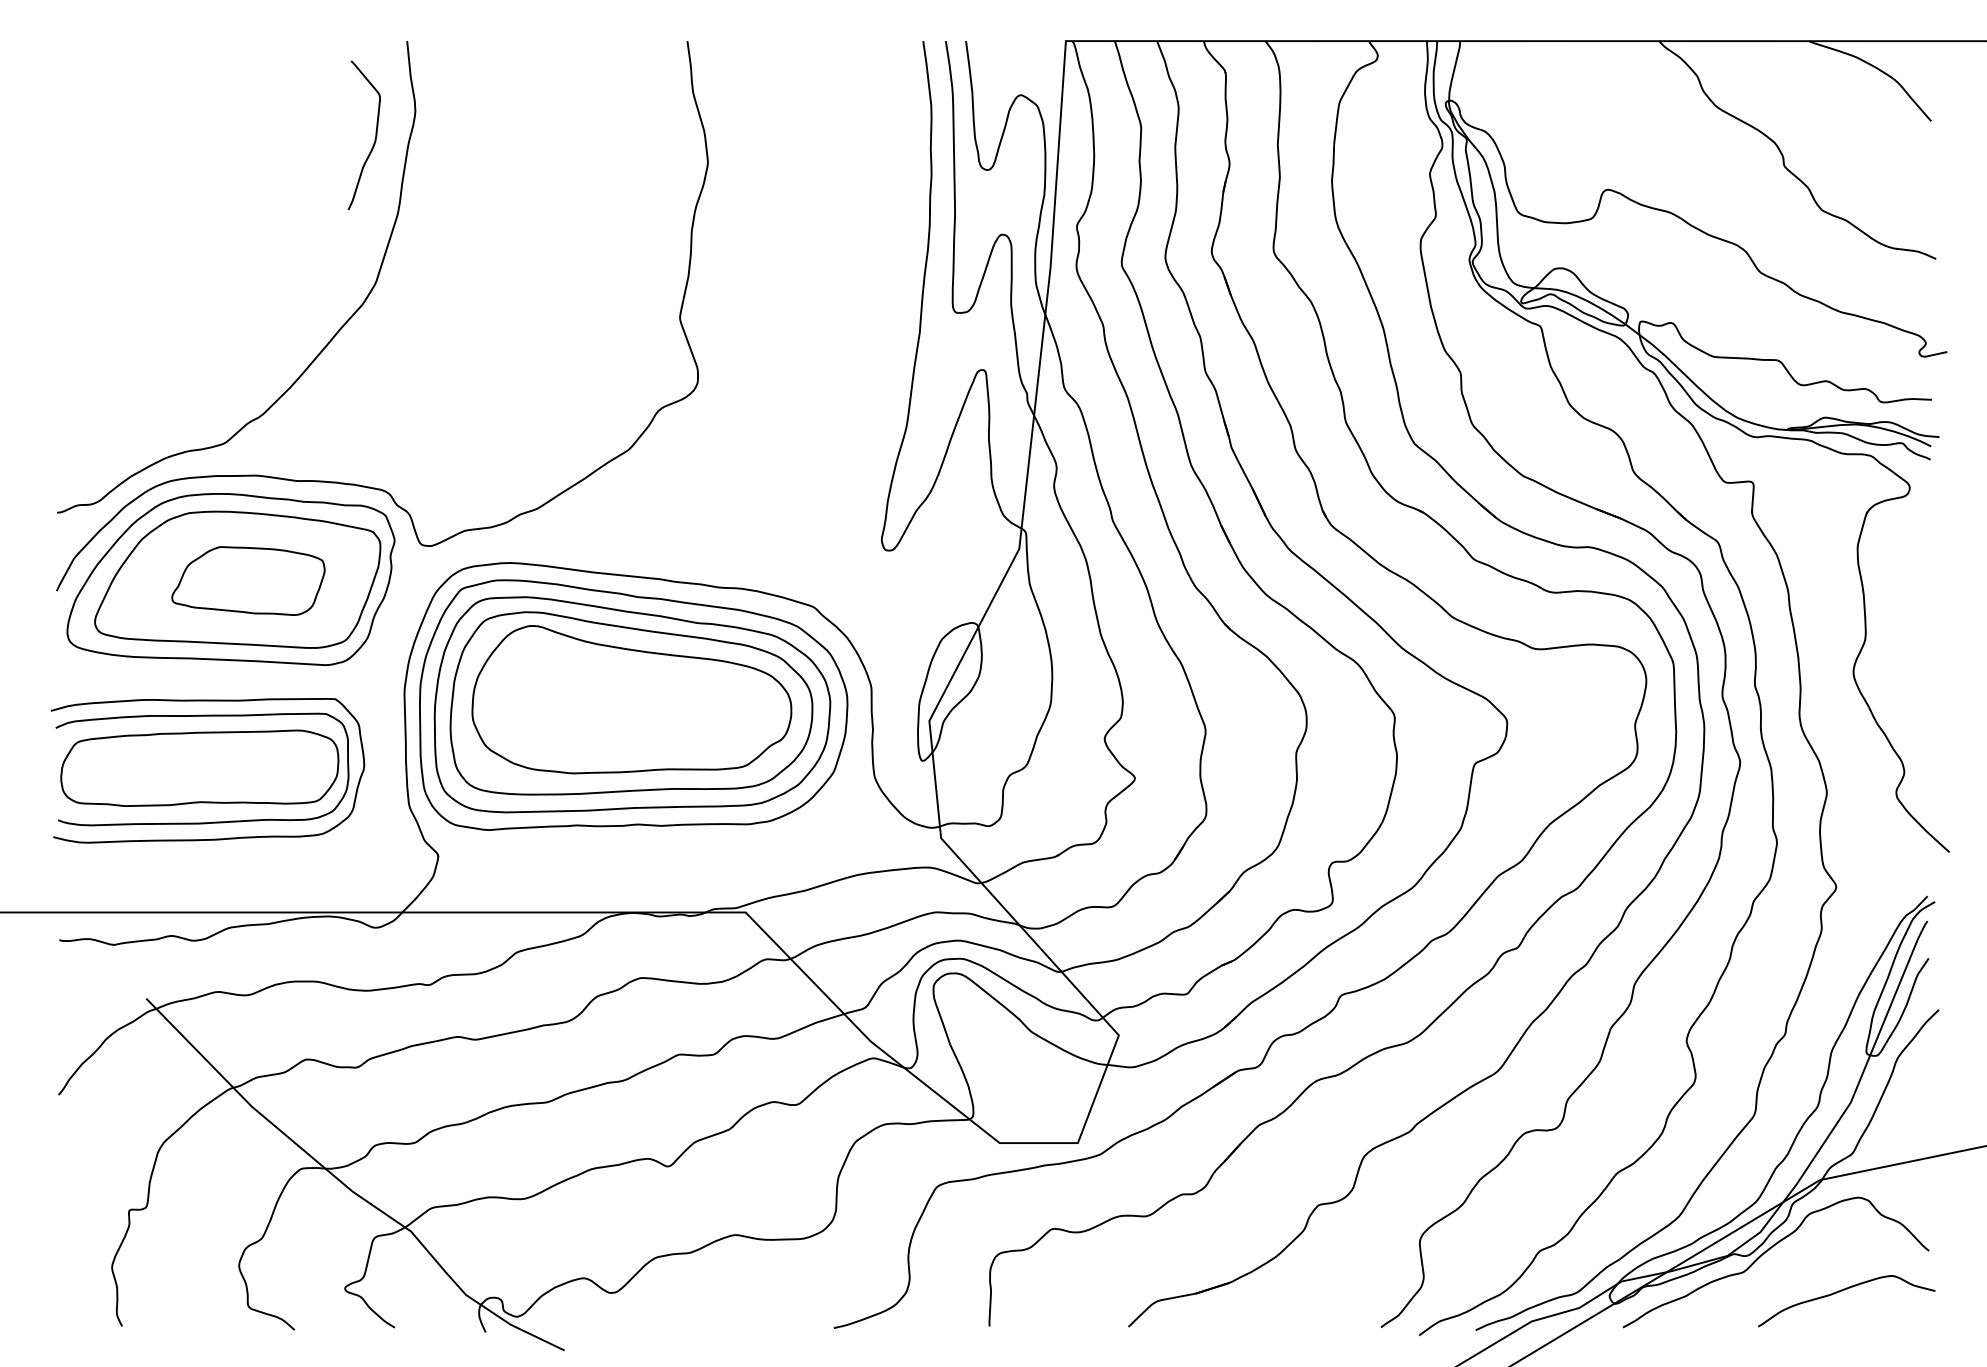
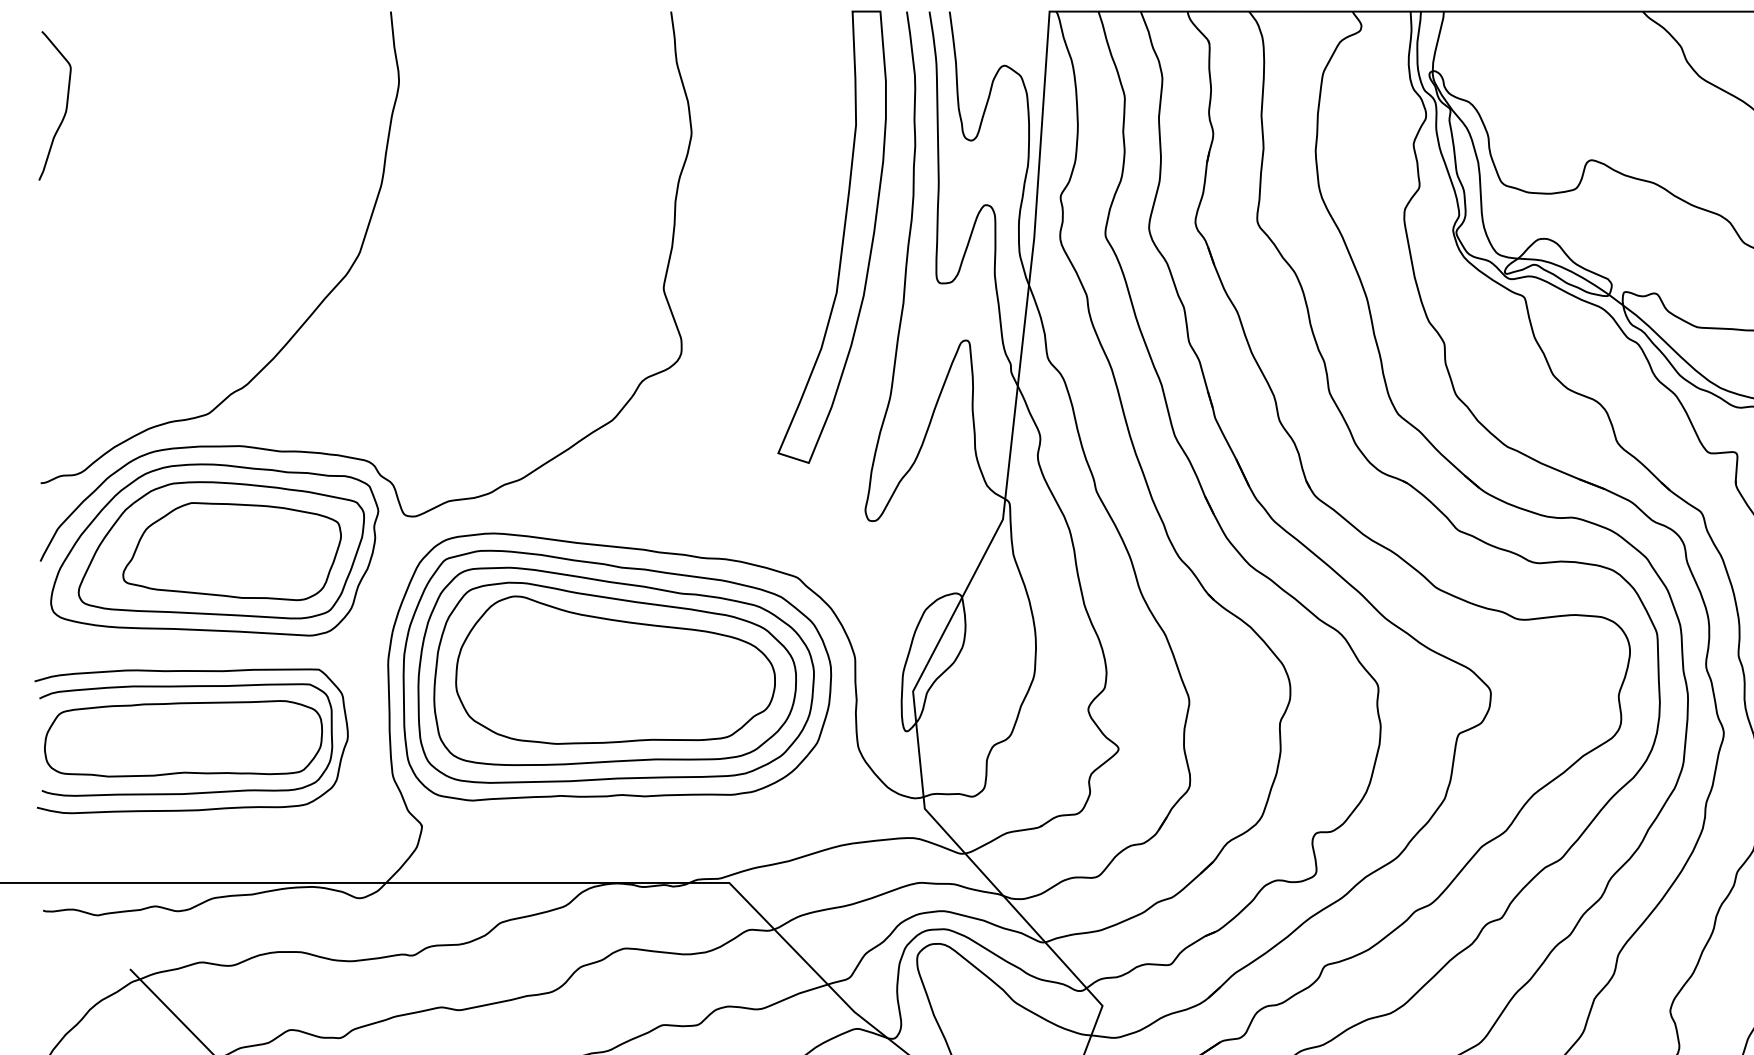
curve: (374, 139) -> (65, 110), moved
part: (858, 266) -> (842, 237), added
part: (248, 580) -> (232, 551), size x1.43

